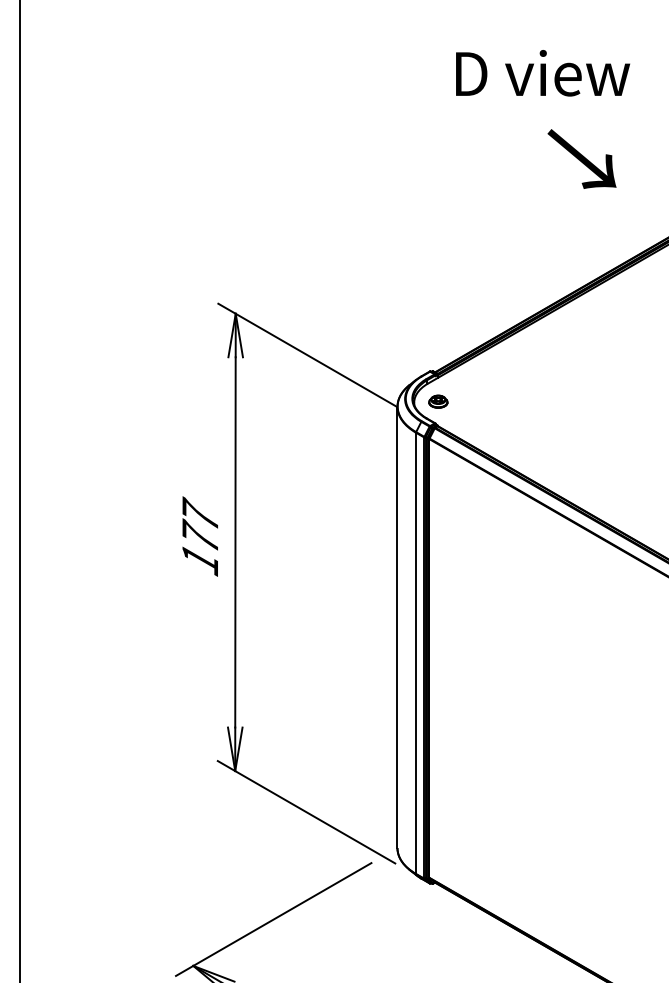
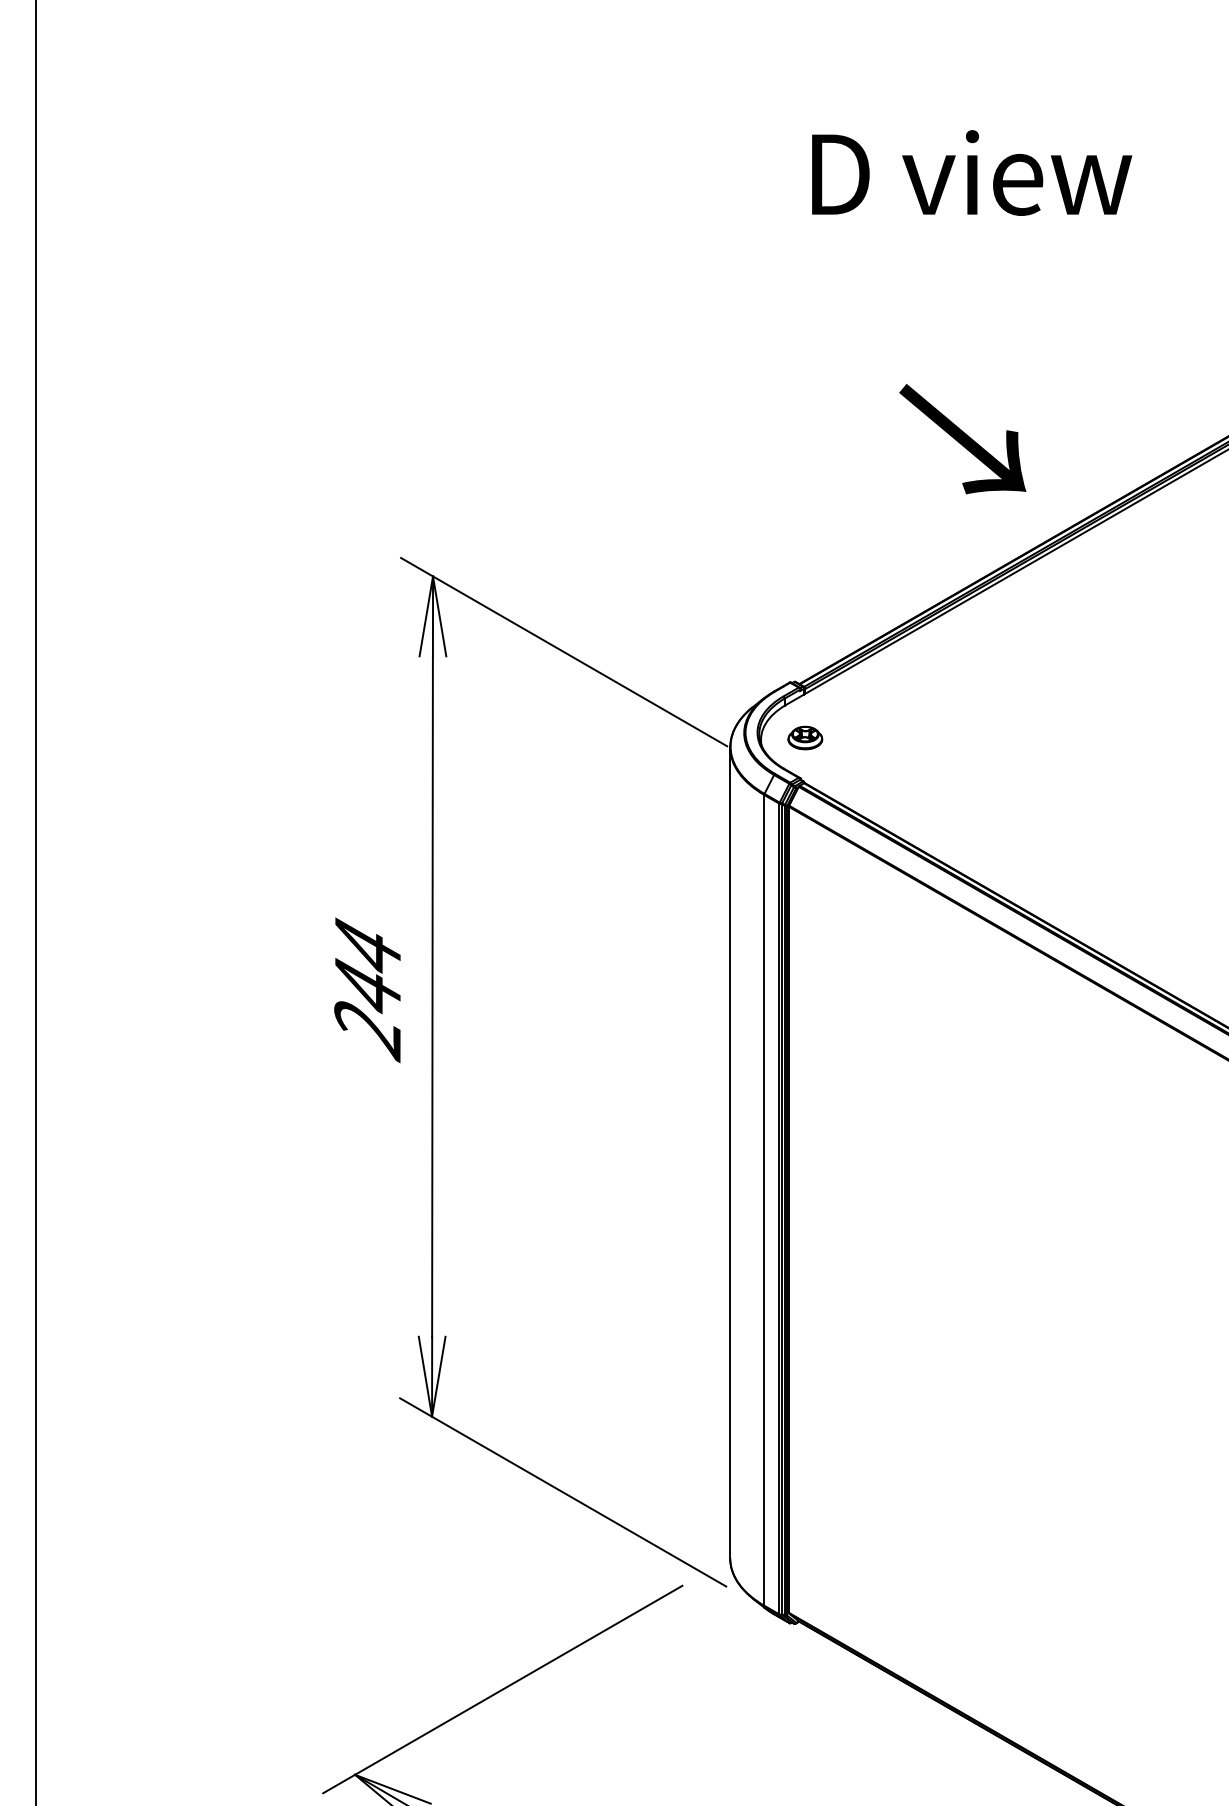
text: (543, 73) -> (972, 173), moved
text: (581, 158) -> (961, 438), moved
text: (200, 537) -> (368, 987), 177 -> 244

